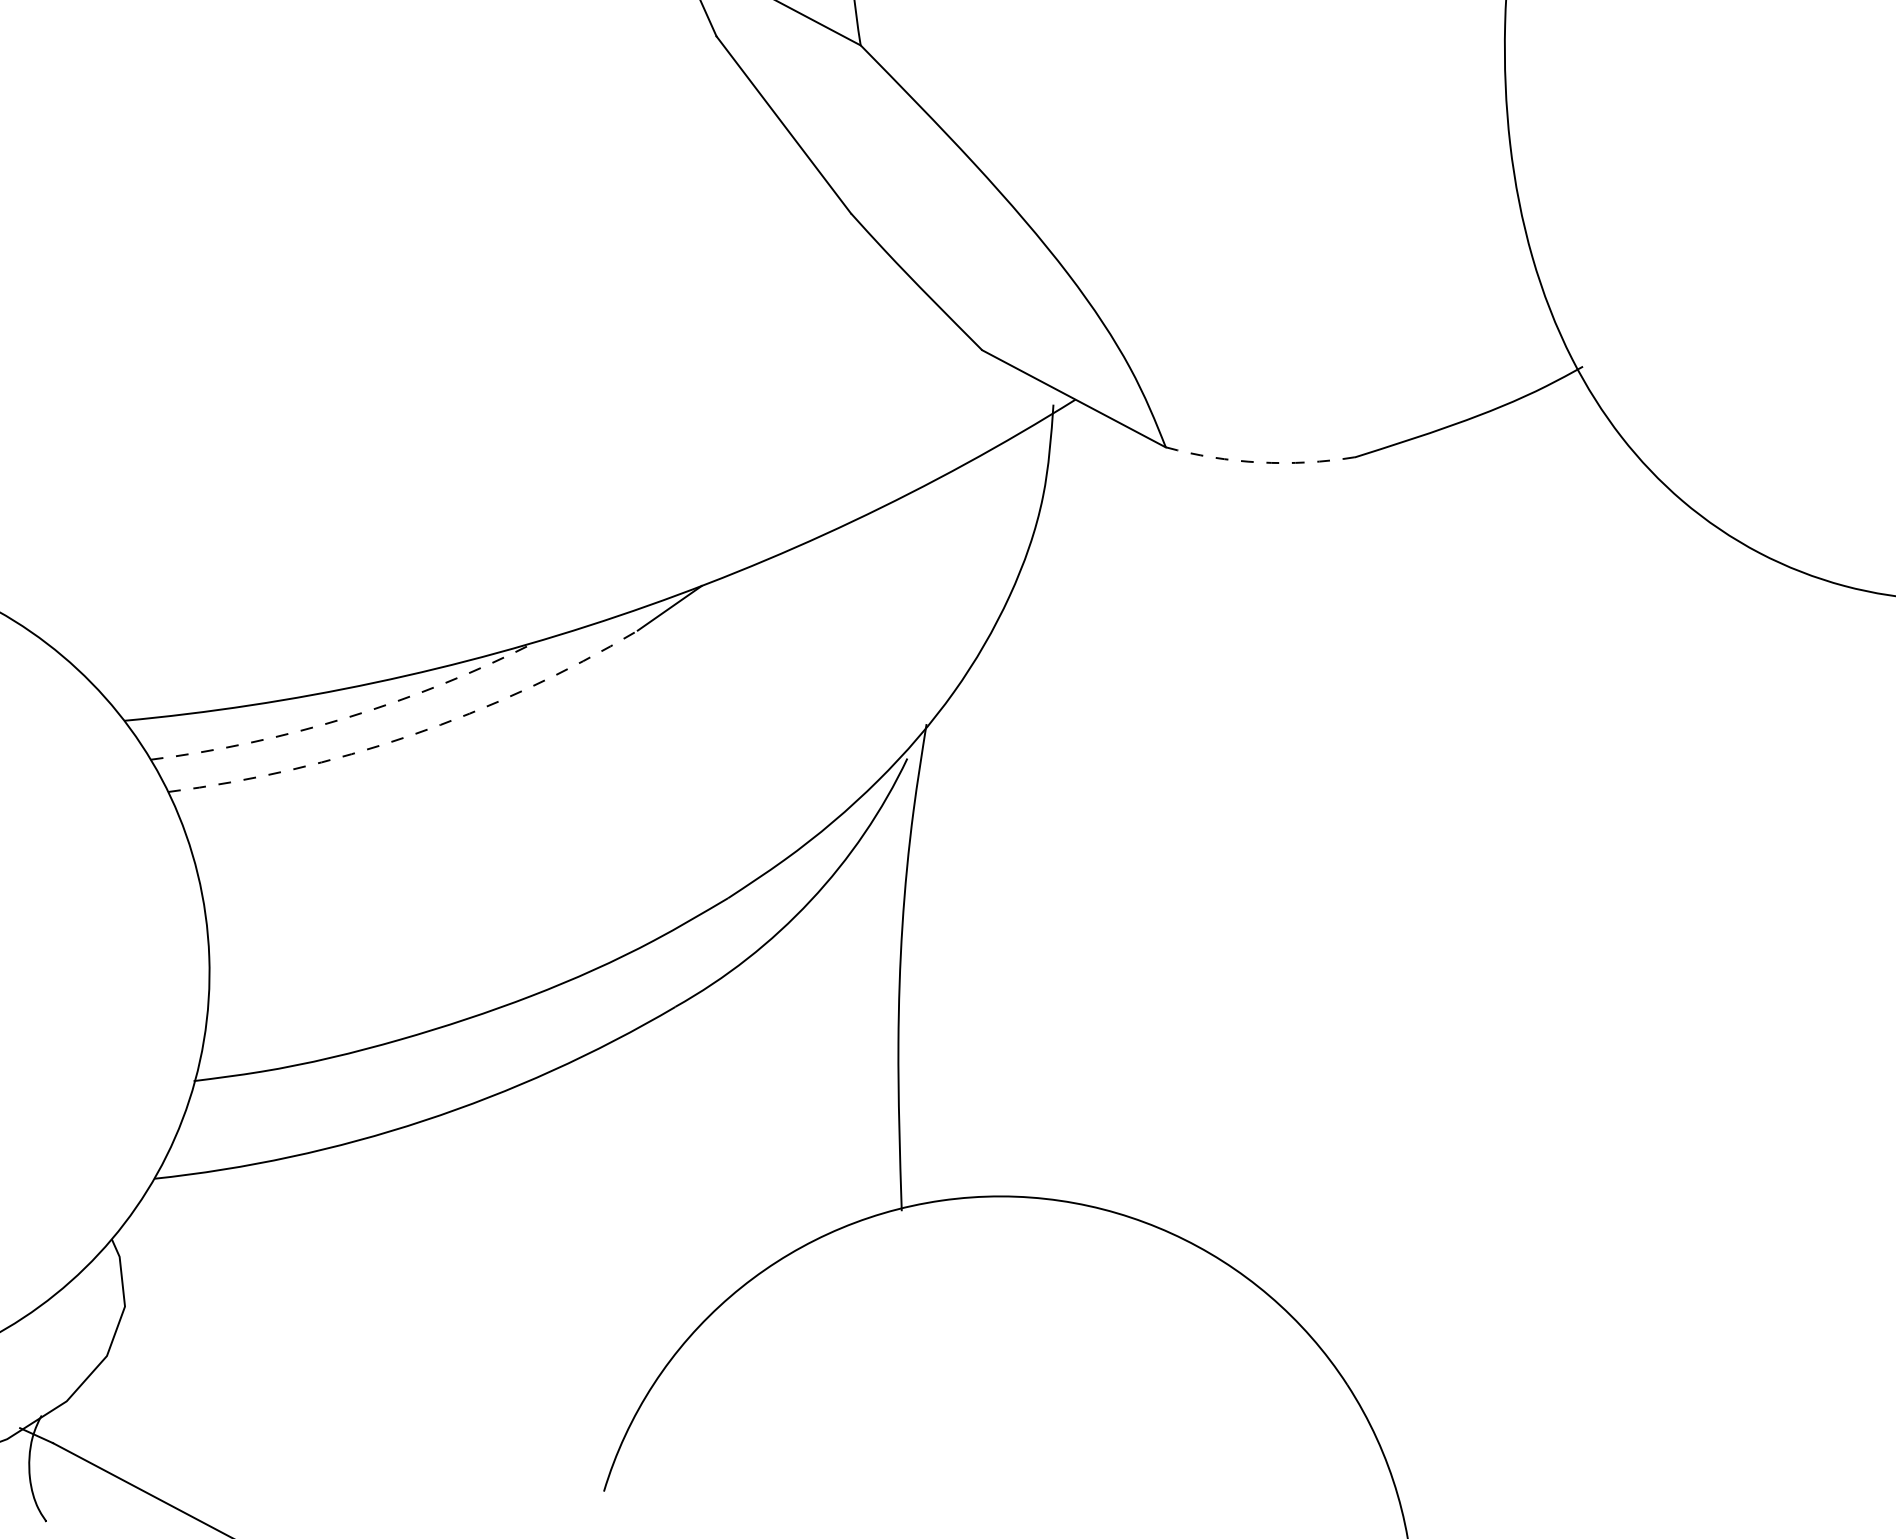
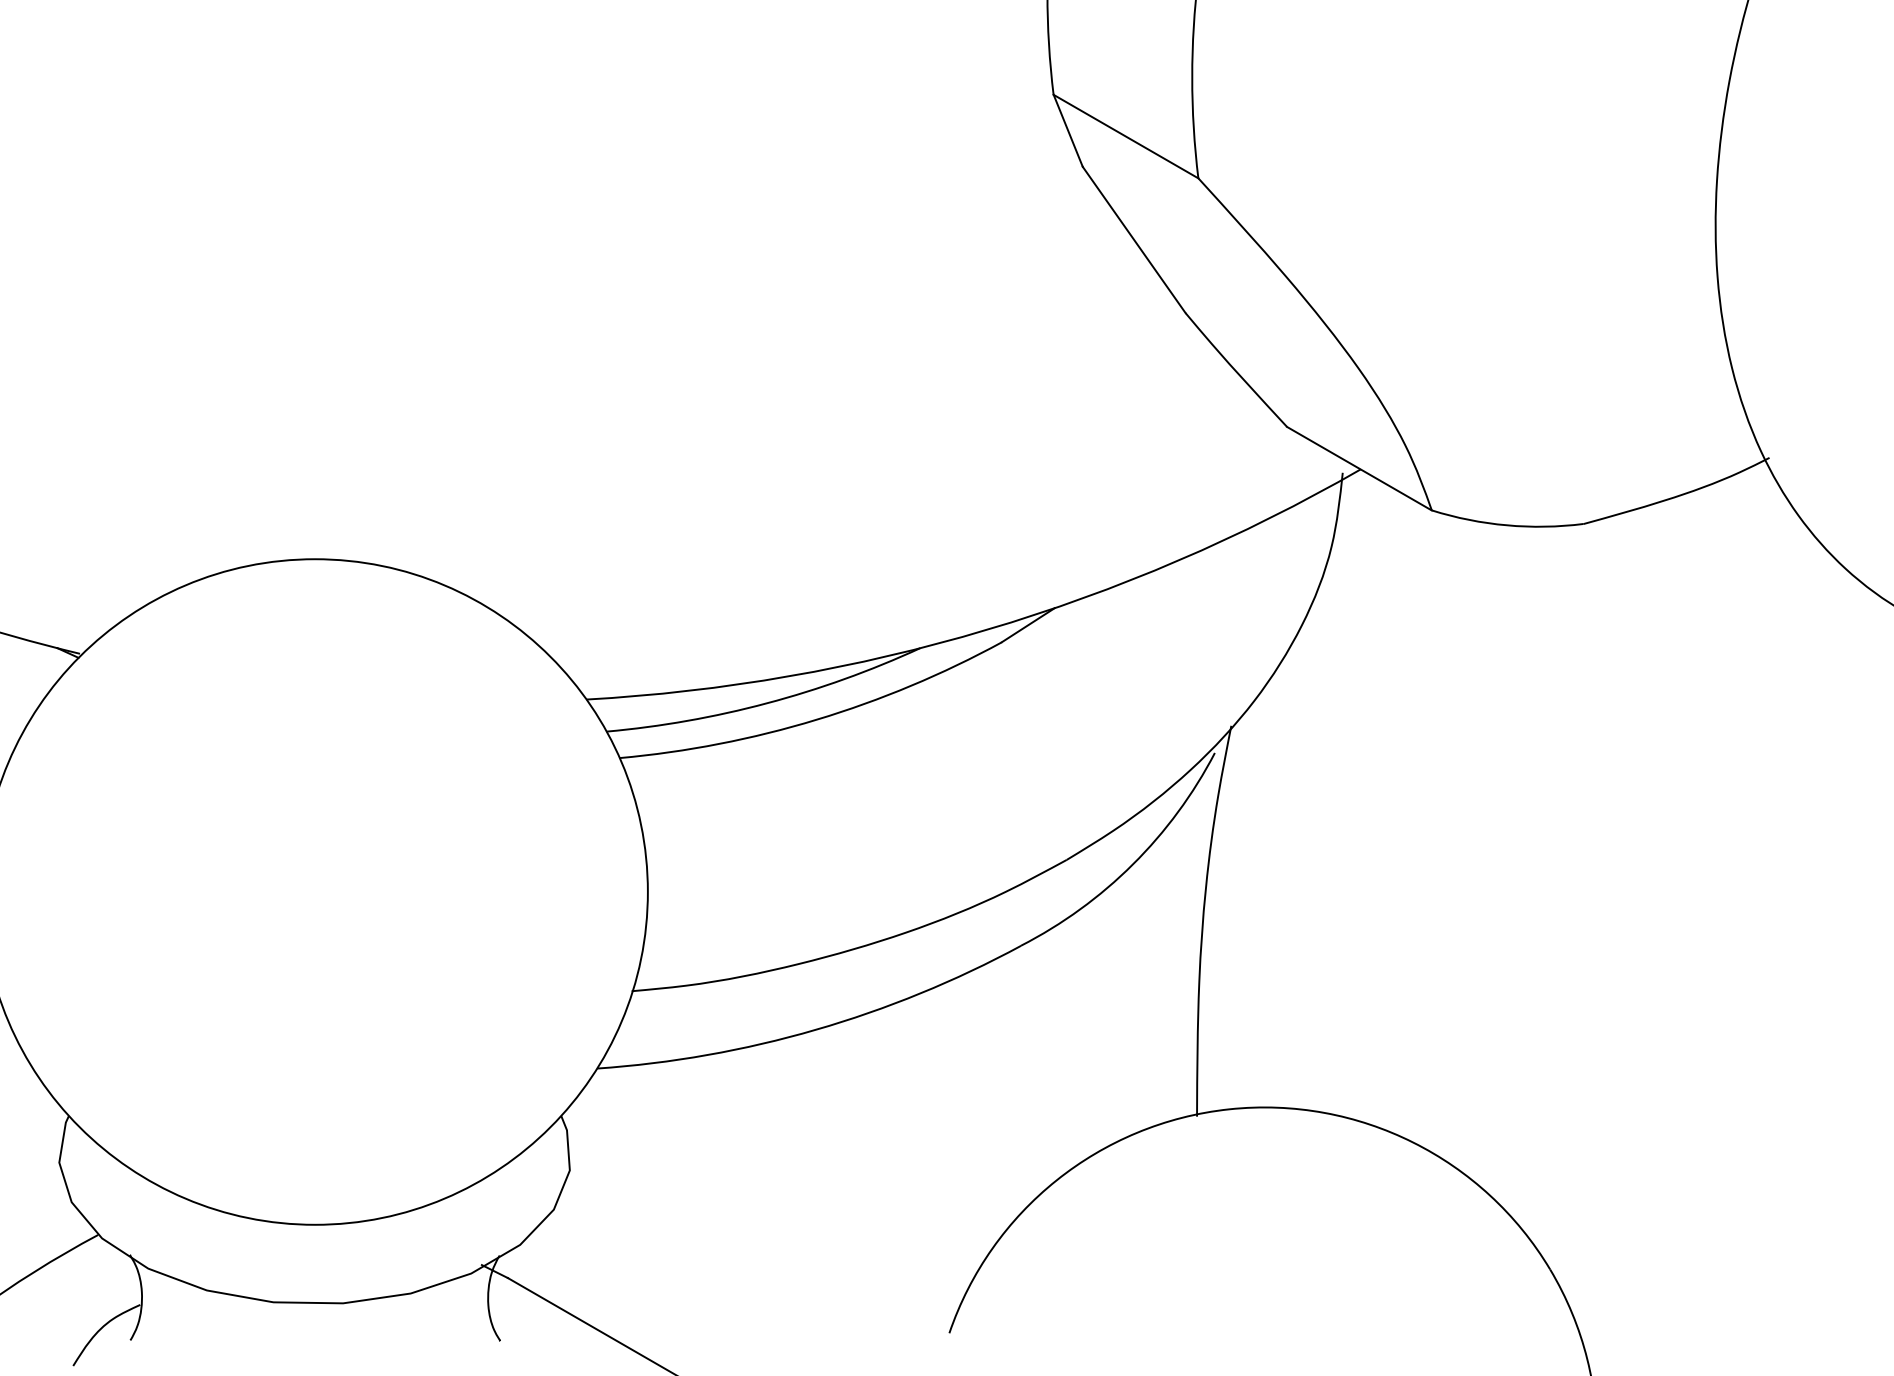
arc: (1259, 462) -> (1506, 525), dashed -> solid
arc: (349, 717) -> (767, 703), dashed -> solid
arc: (410, 735) -> (816, 719), dashed -> solid

